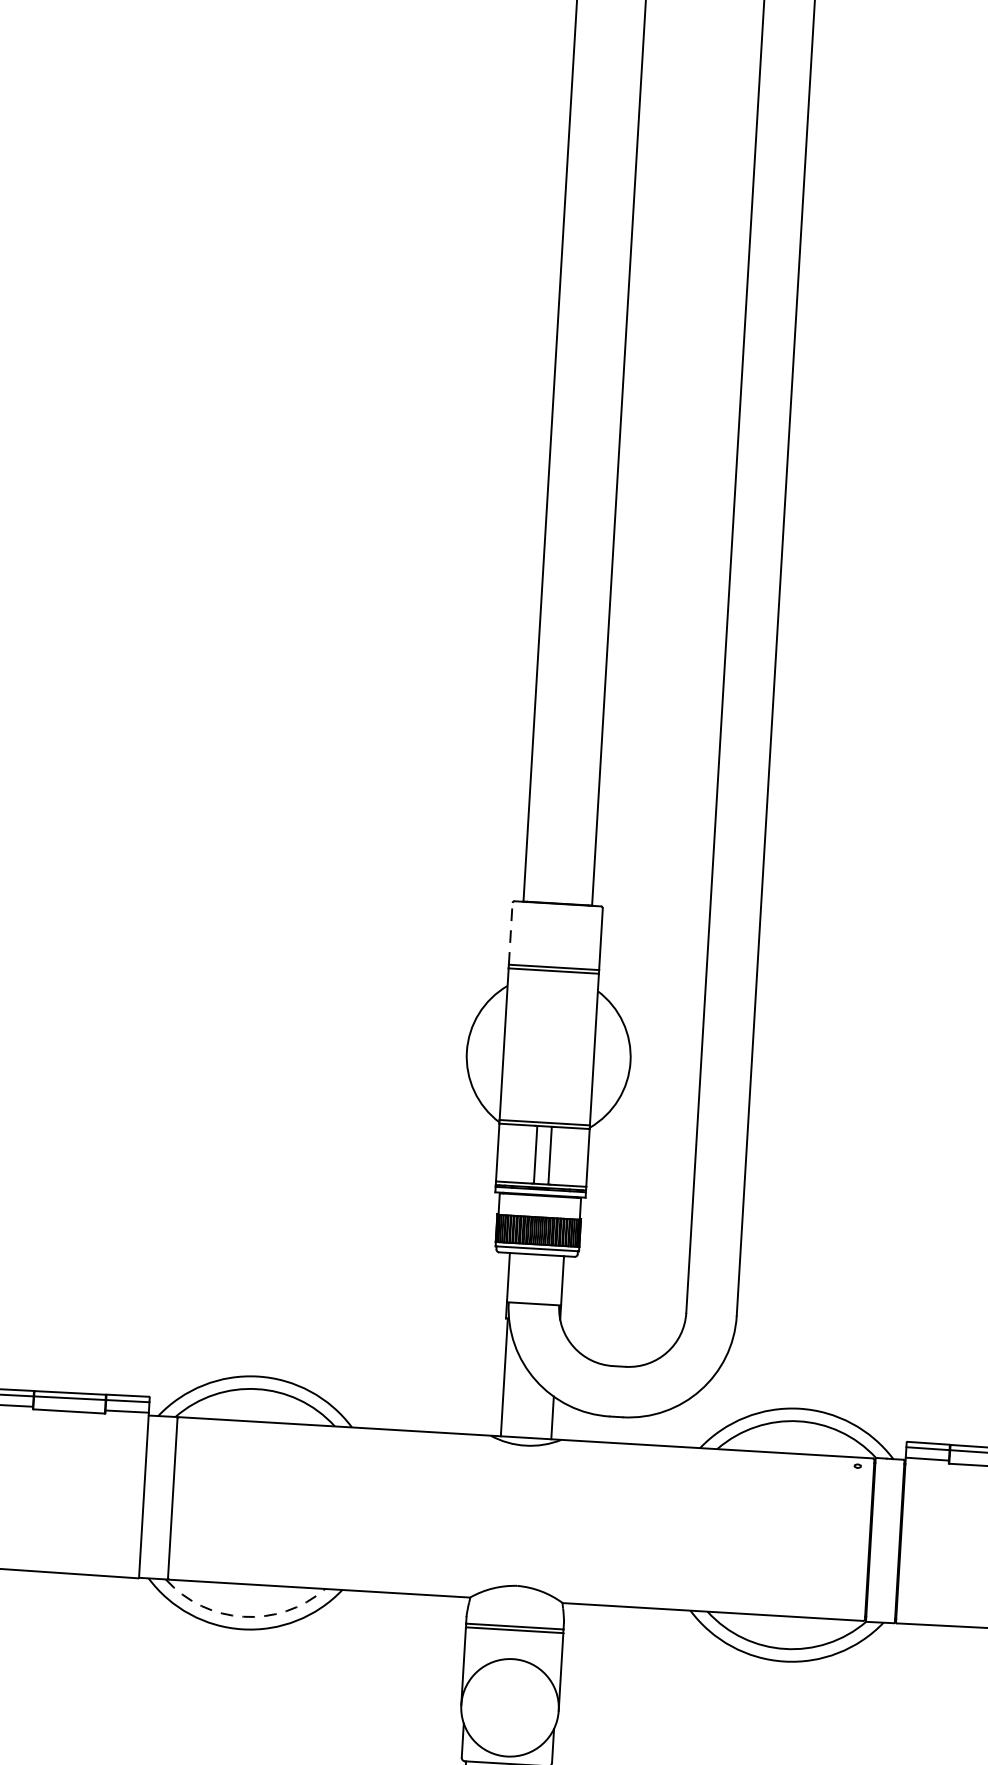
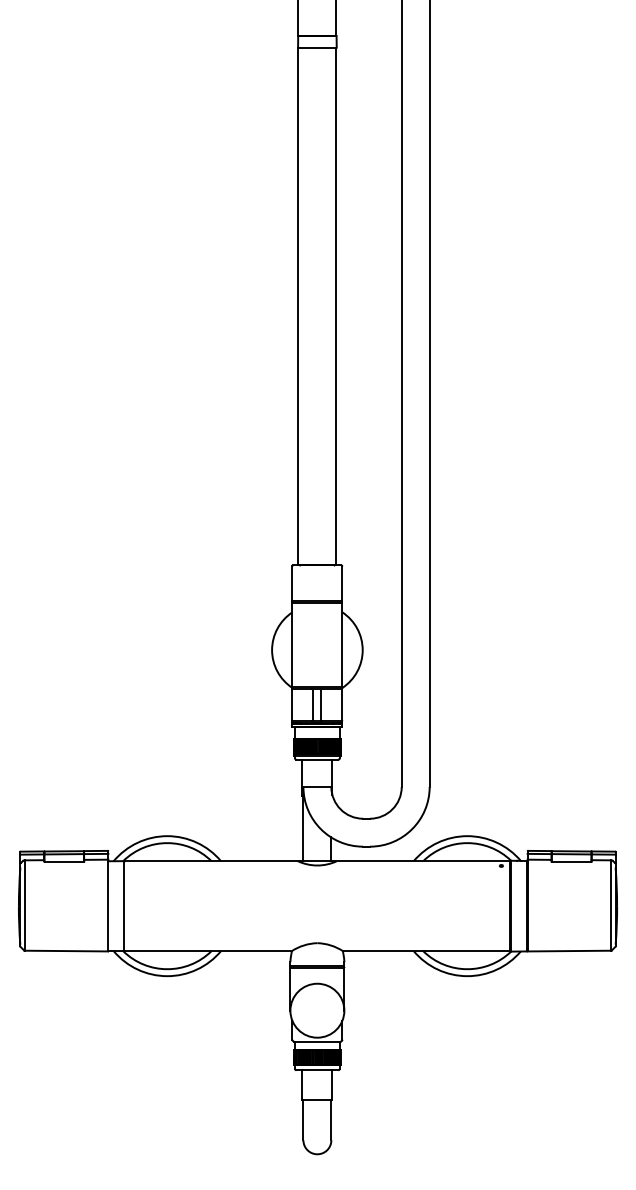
line: (510, 933) -> (292, 583), dashed -> solid
arc: (243, 1617) -> (167, 969), dashed -> solid

